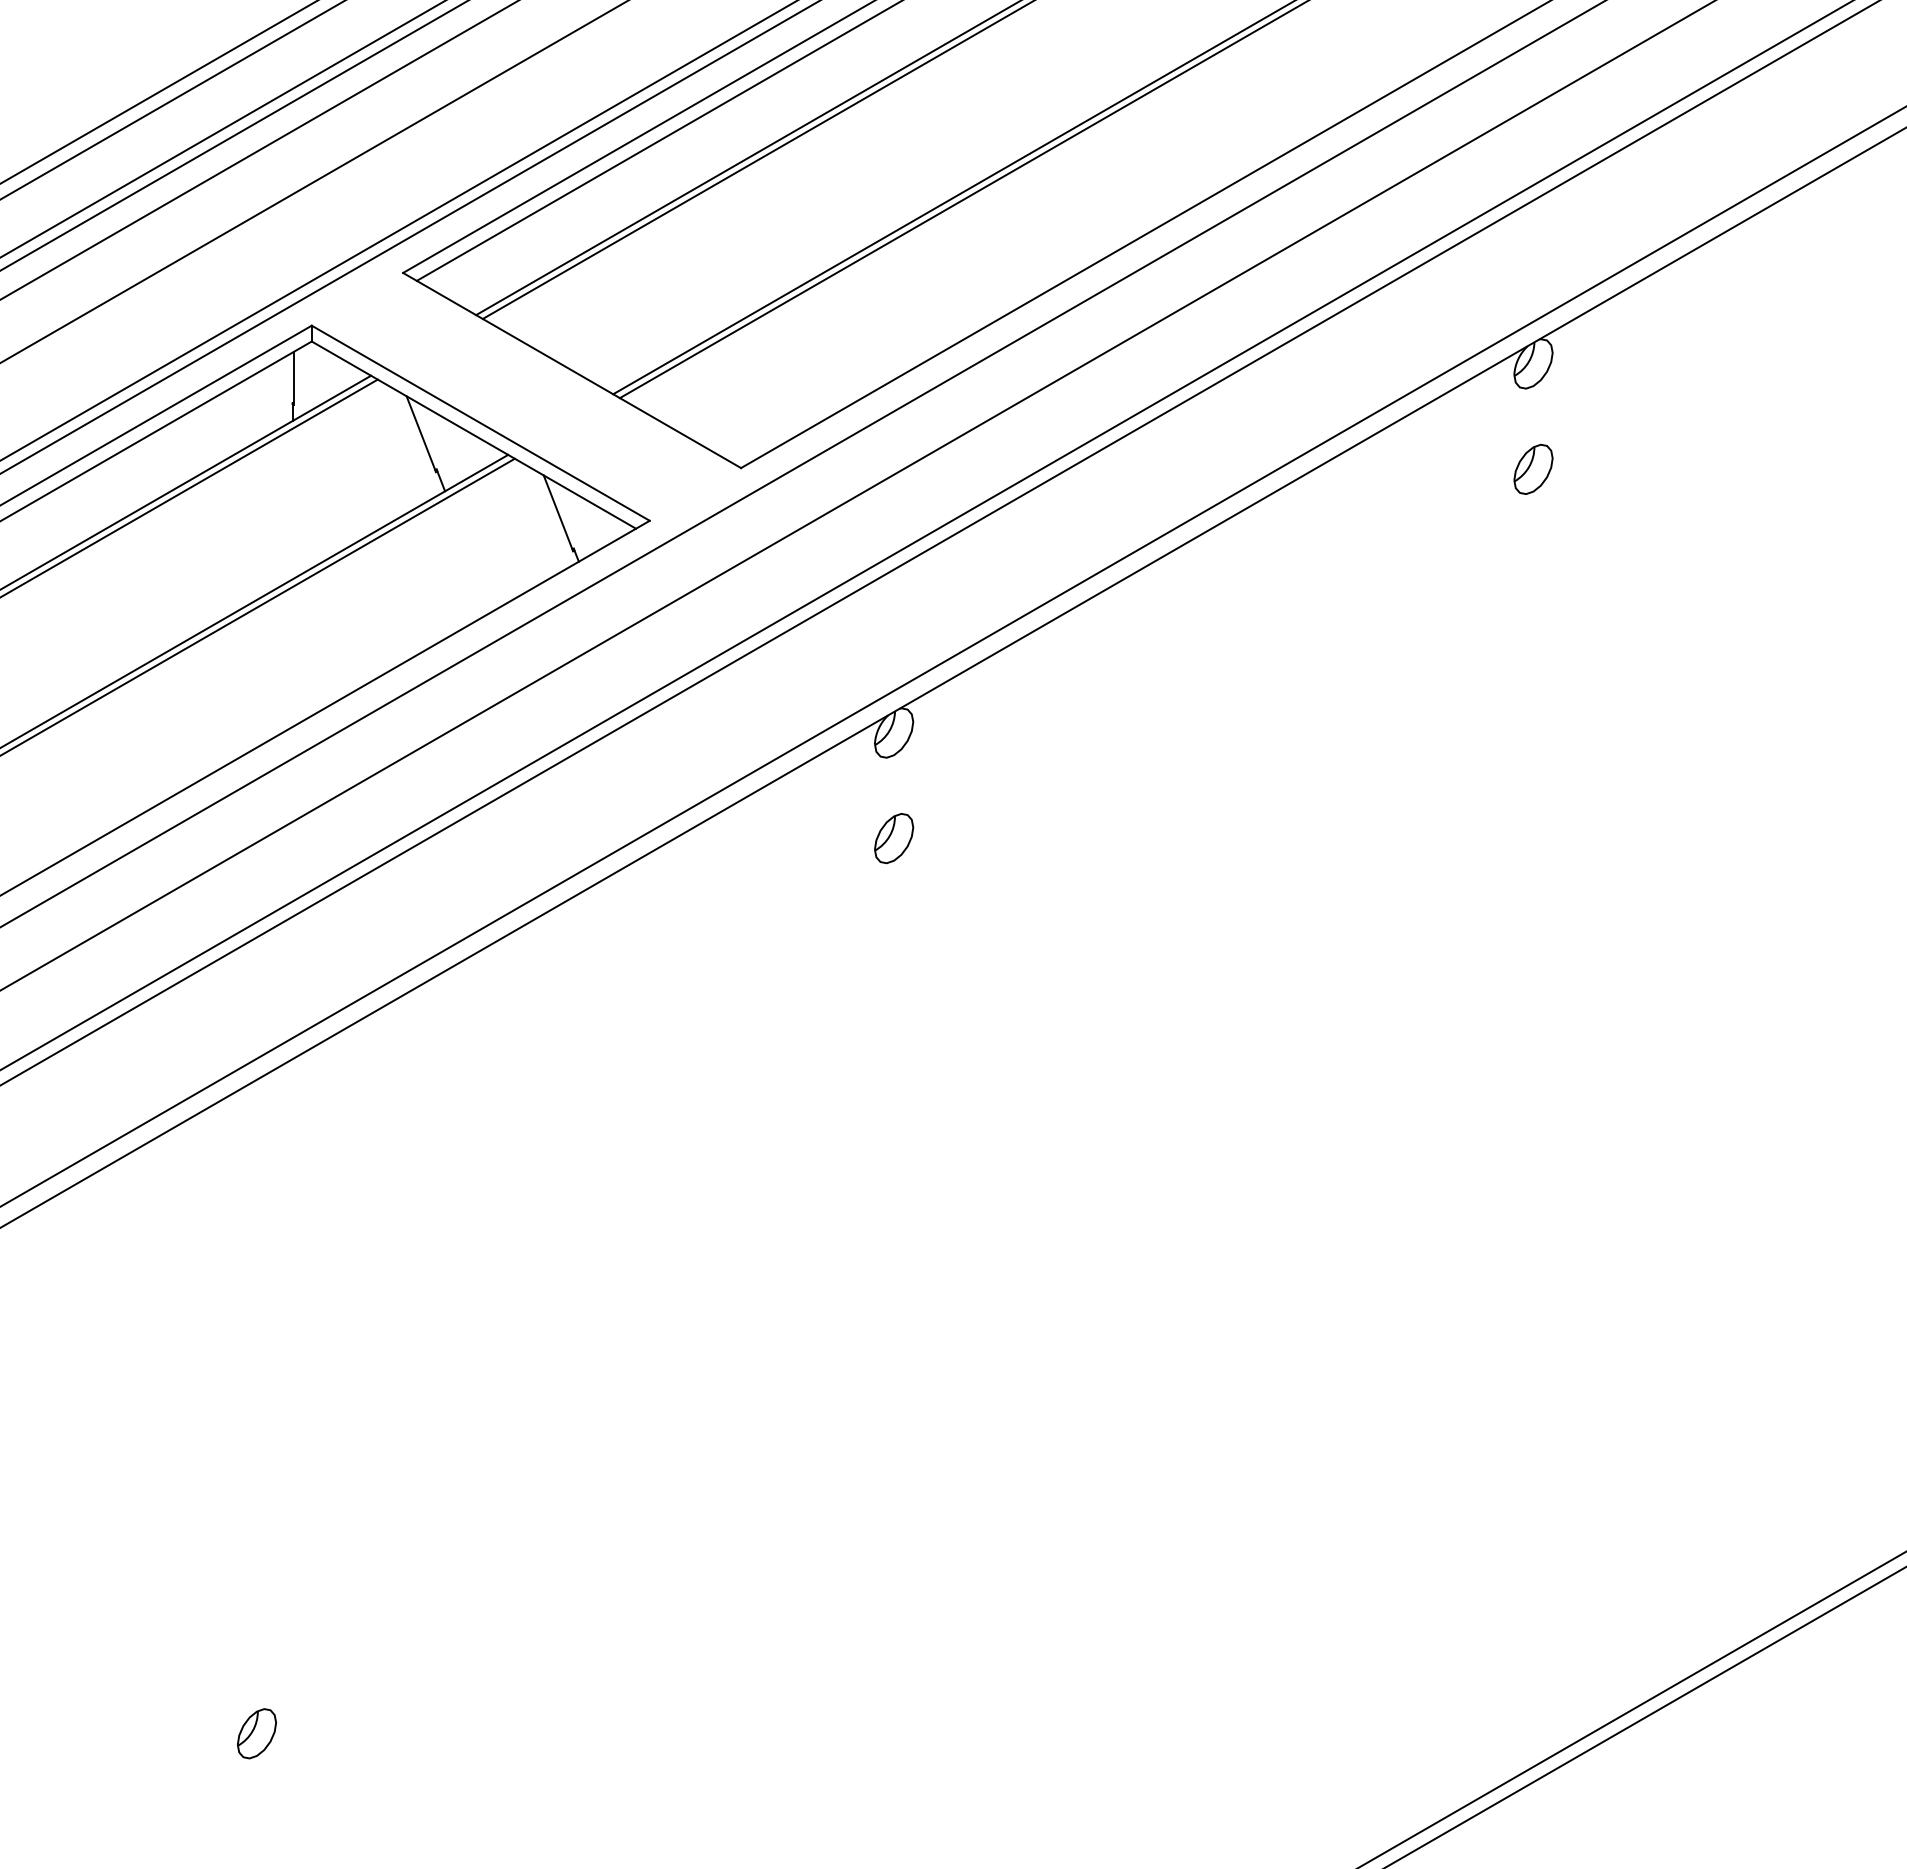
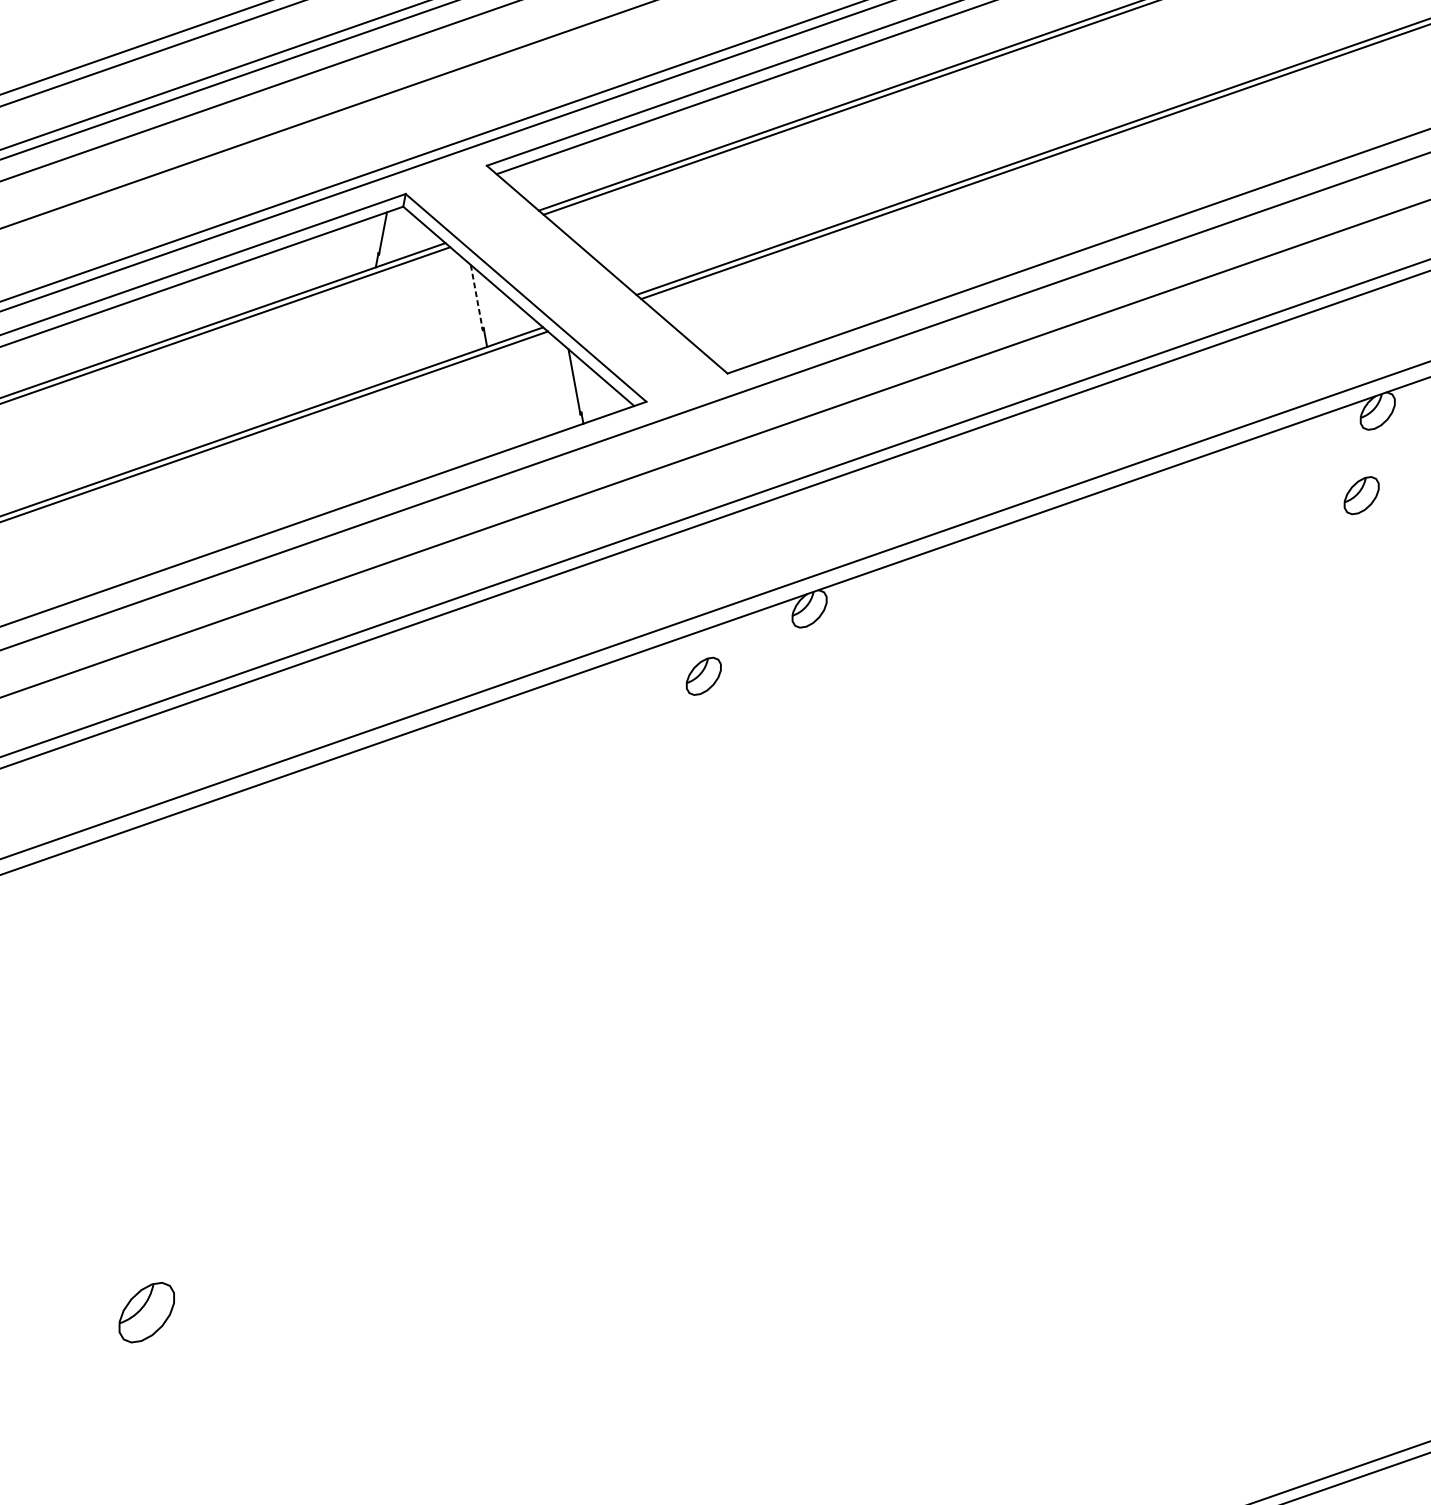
line: (421, 434) -> (476, 297), solid -> dashed
part: (894, 838) -> (704, 676), moved
part: (256, 1733) -> (146, 1312), size x1.6

